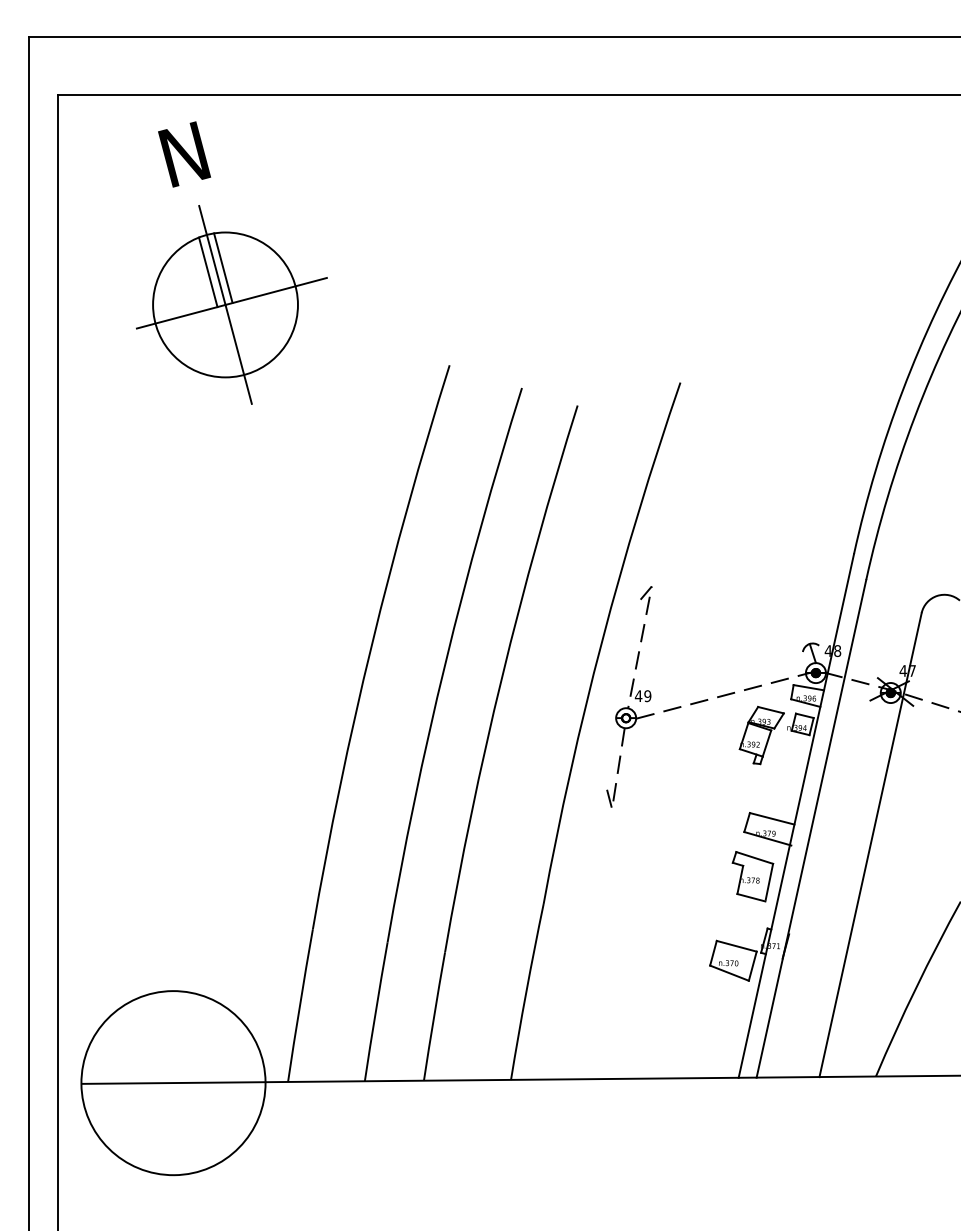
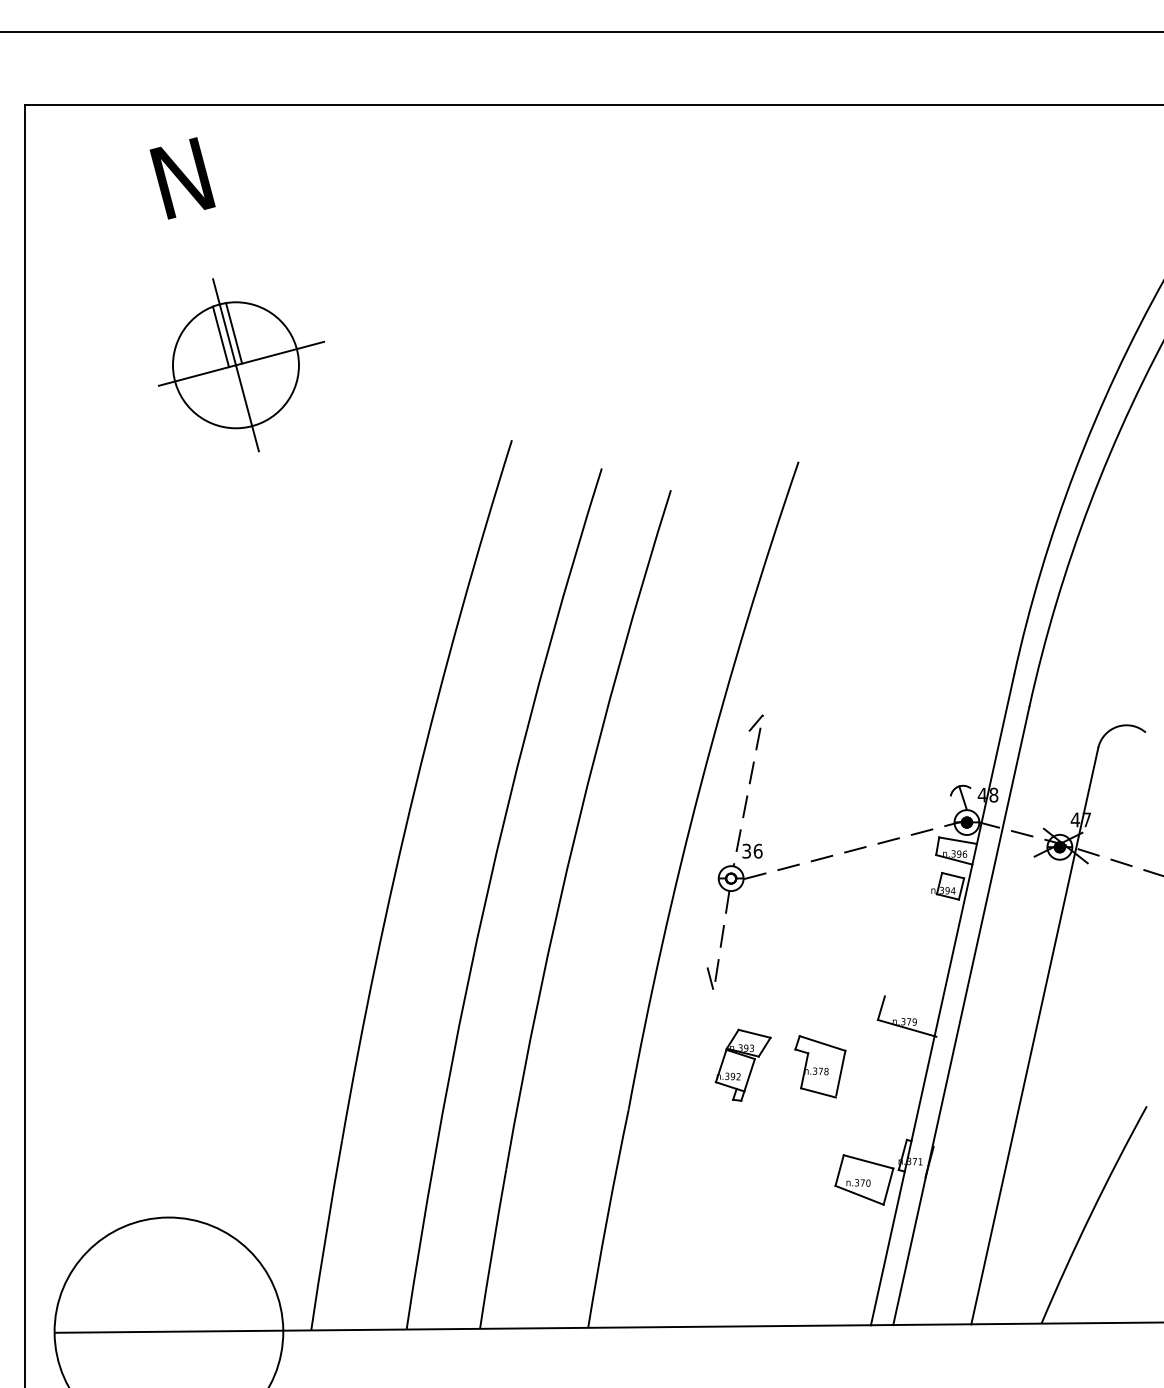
part: (231, 304) -> (240, 364), size x0.7
text: (642, 696) -> (751, 851), 49 -> 36
part: (761, 735) -> (742, 1065), moved
line: (771, 818) -> (911, 1003), removed
part: (752, 876) -> (819, 1066), moved

